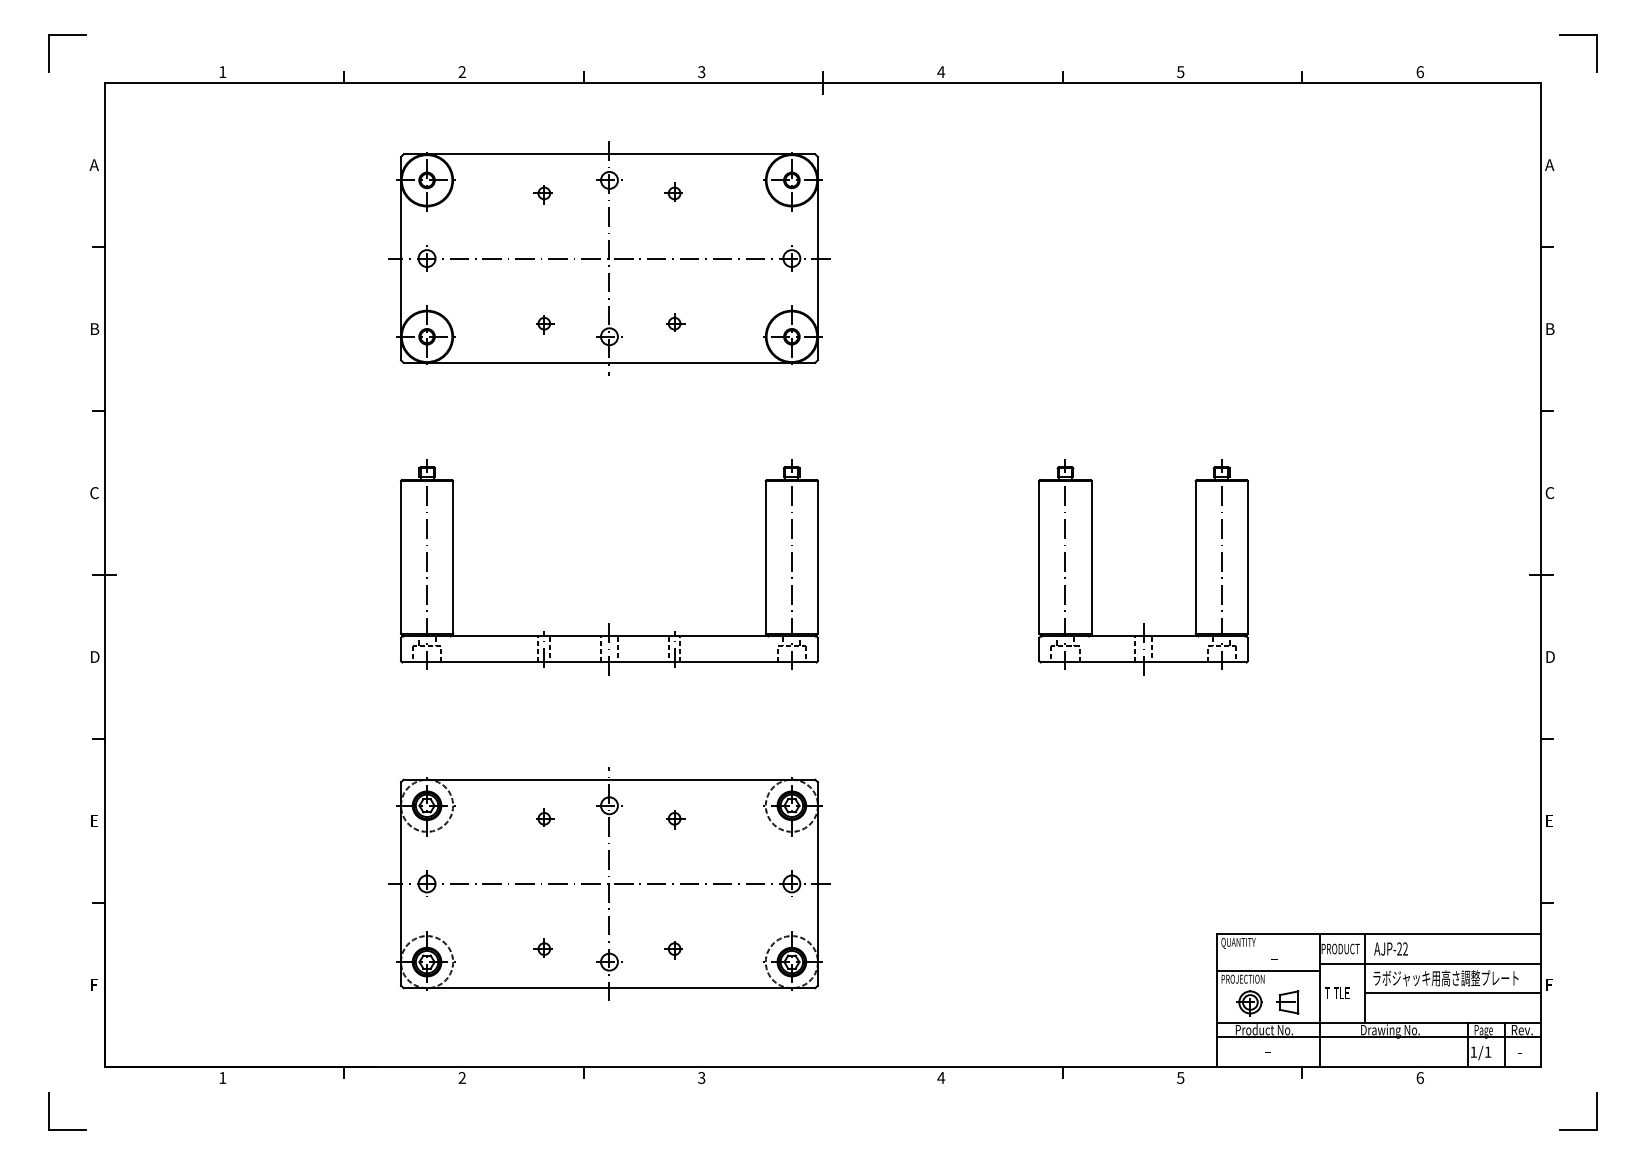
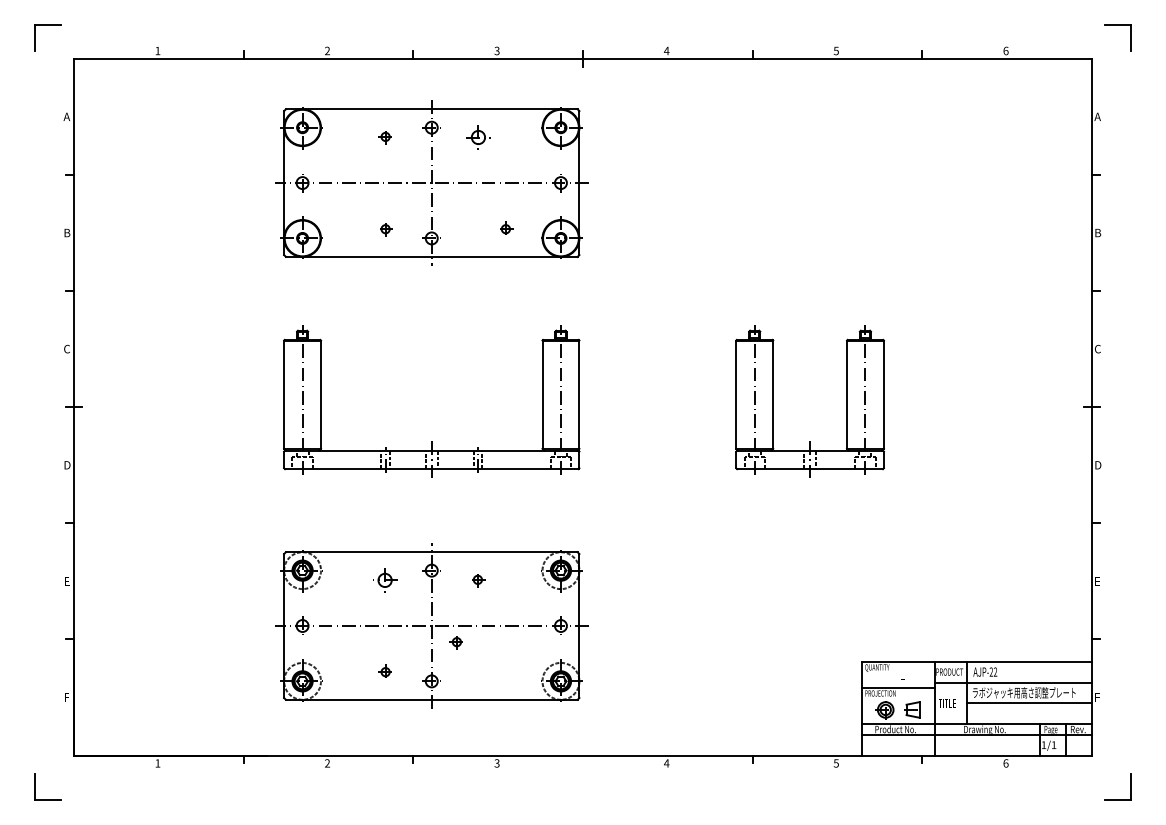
part: (672, 191) -> (476, 135), size x1.6
part: (675, 321) -> (506, 227), moved
part: (545, 816) -> (386, 578), size x1.6
part: (672, 949) -> (455, 642), moved

